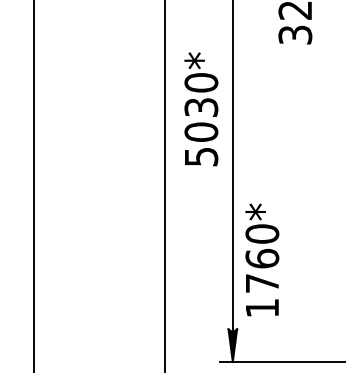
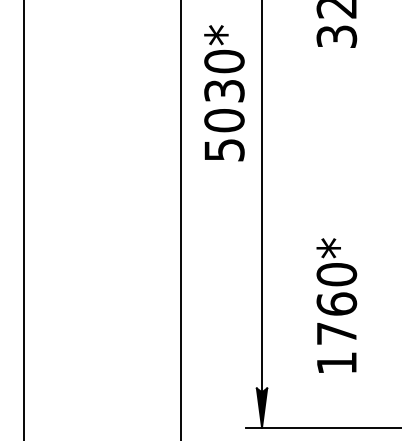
text: (201, 109) -> (224, 93), moved
text: (262, 259) -> (336, 305), moved

